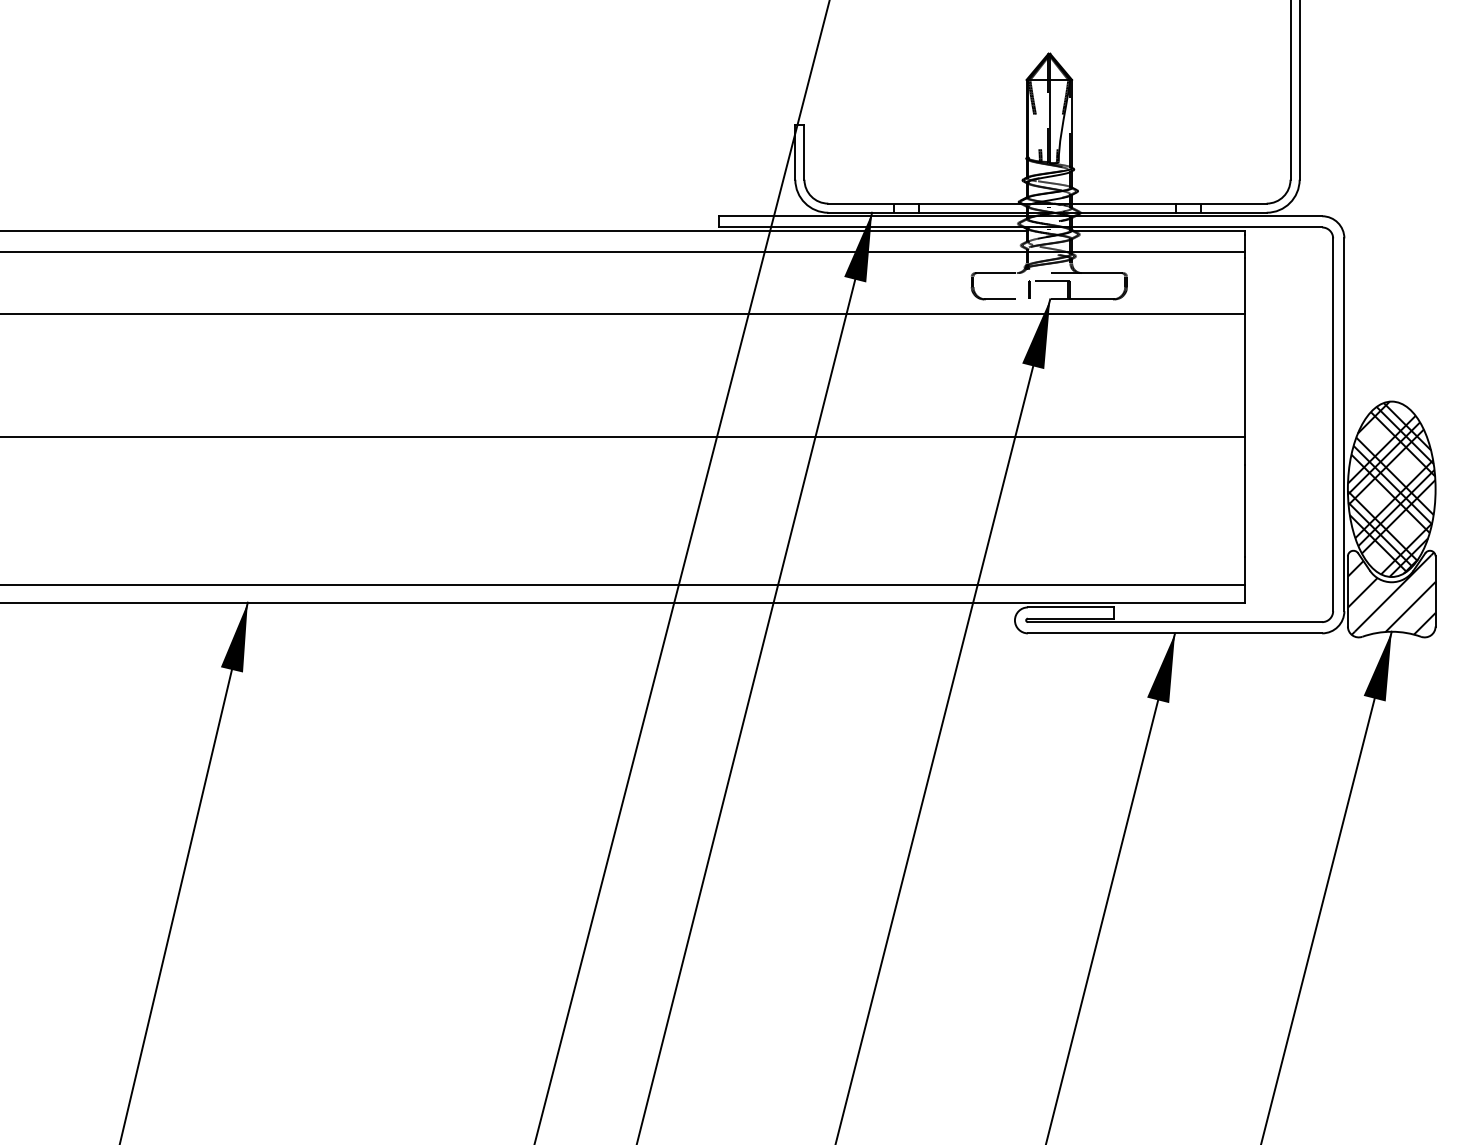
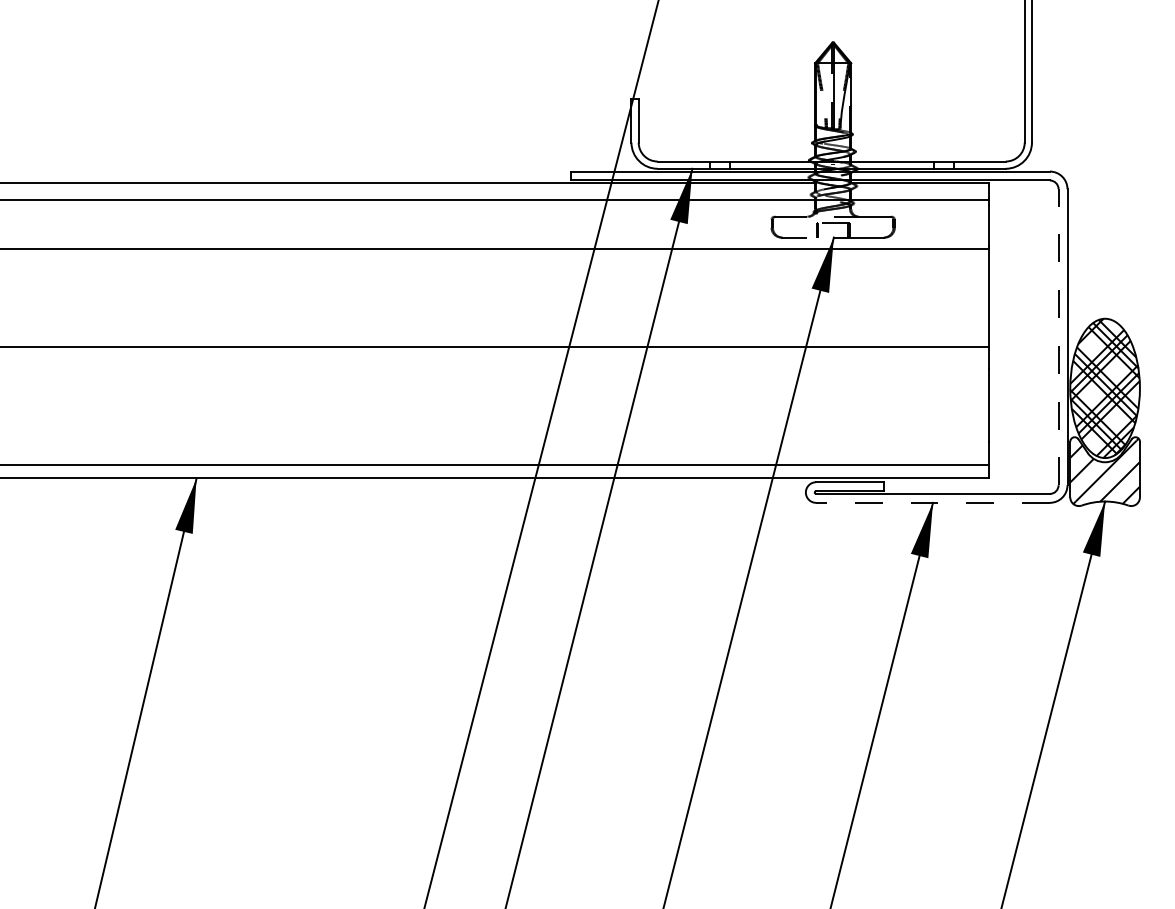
line: (1333, 424) -> (1058, 336), solid -> dashed
line: (1174, 633) -> (932, 502), solid -> dashed

